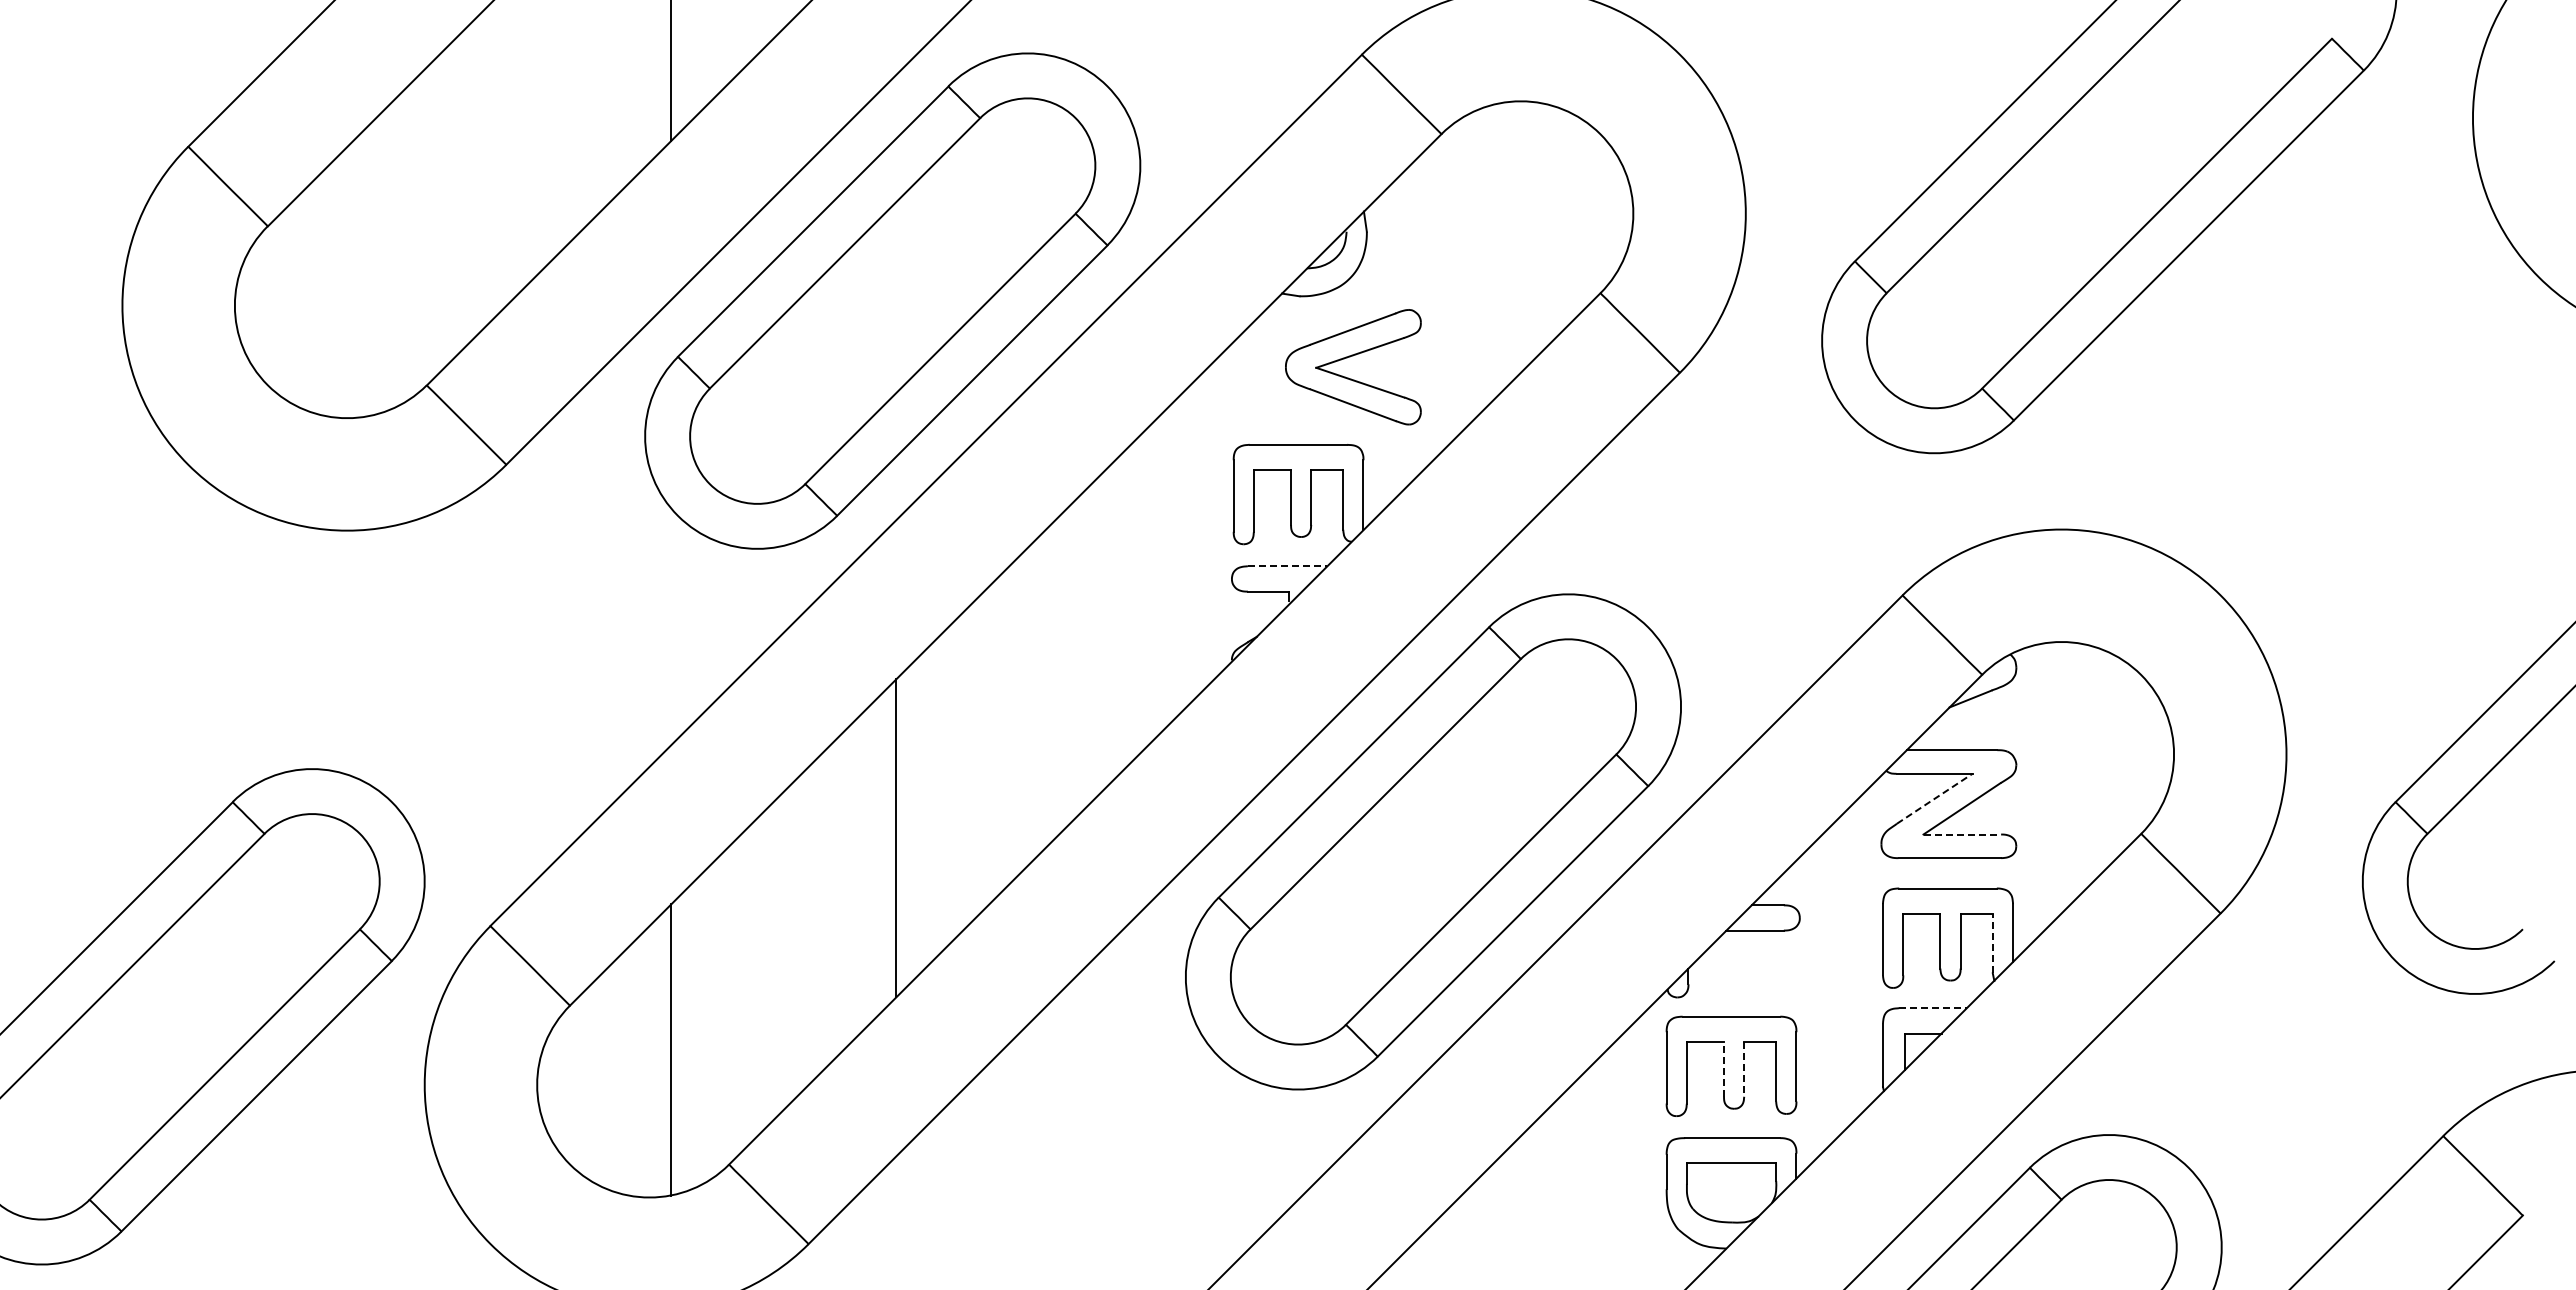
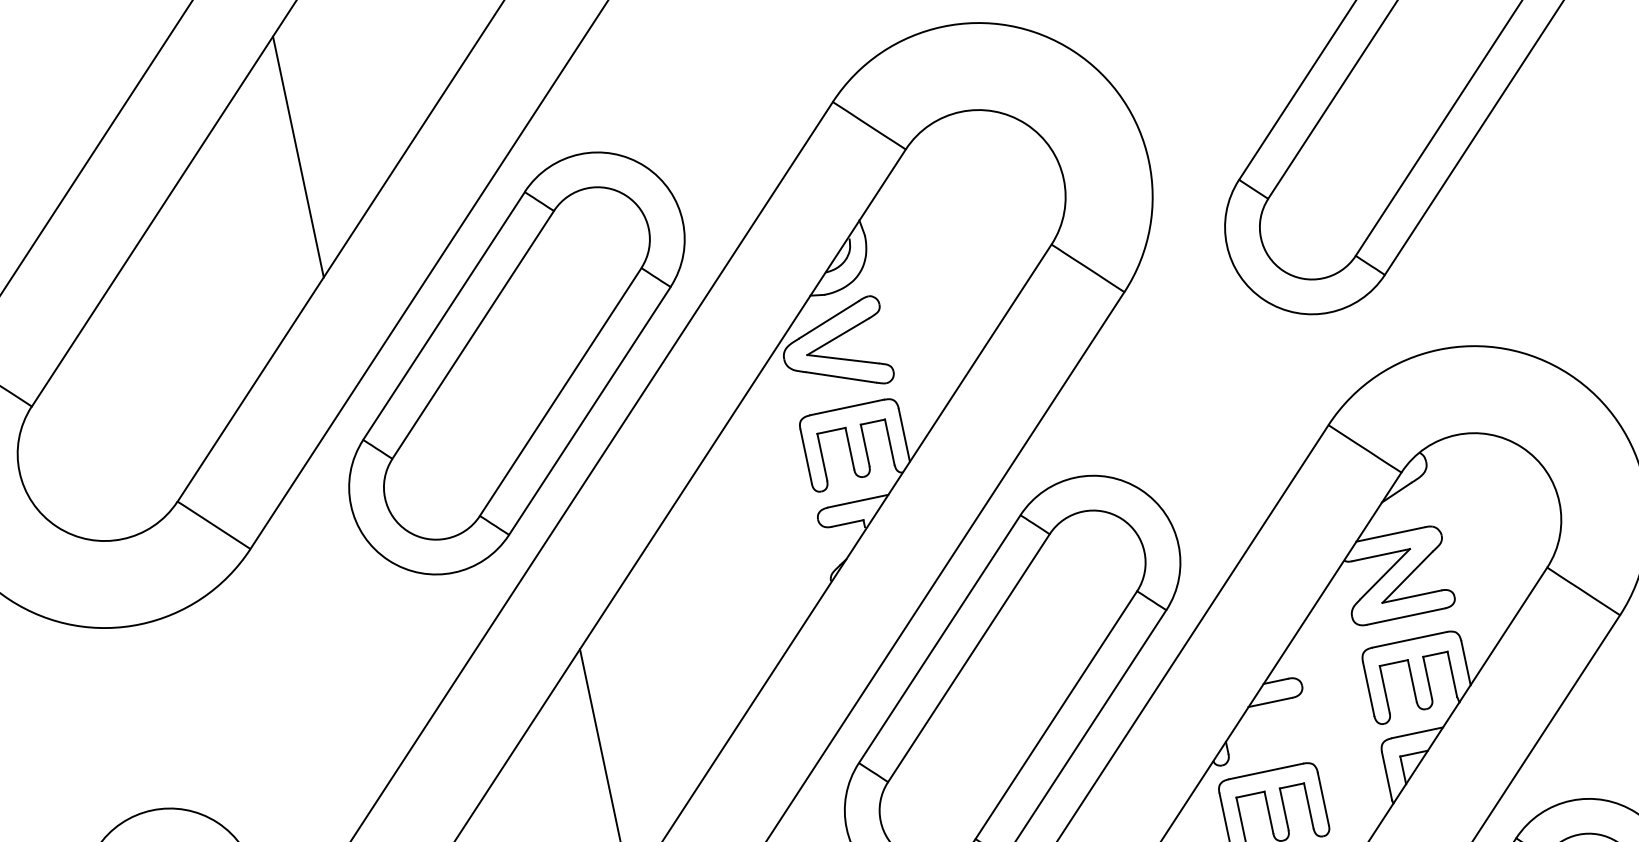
part: (1350, 357) -> (831, 341), moved
line: (1287, 566) -> (858, 501), dashed -> solid
line: (1935, 798) -> (1385, 573), dashed -> solid
line: (1962, 834) -> (1412, 596), dashed -> solid
line: (1992, 943) -> (1452, 674), dashed -> solid
line: (1933, 1008) -> (1417, 733), dashed -> solid
line: (1724, 1068) -> (1269, 811), dashed -> solid
line: (1744, 1069) -> (1284, 809), dashed -> solid

